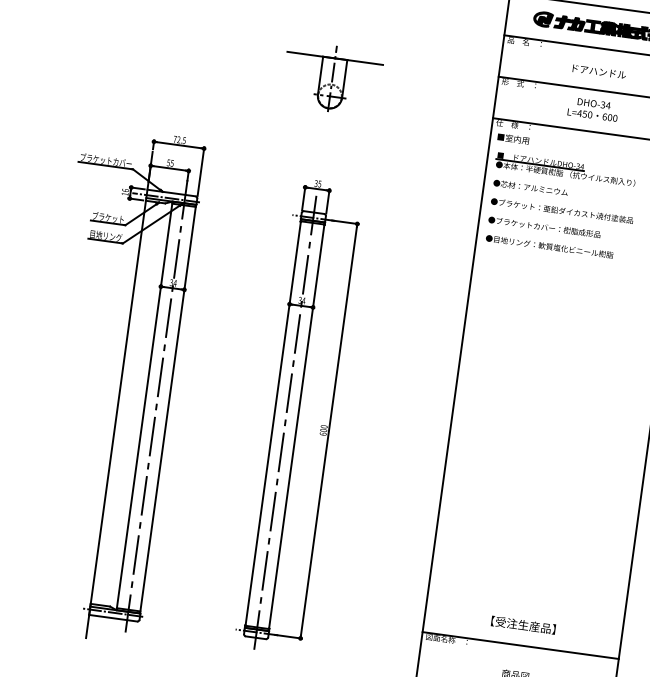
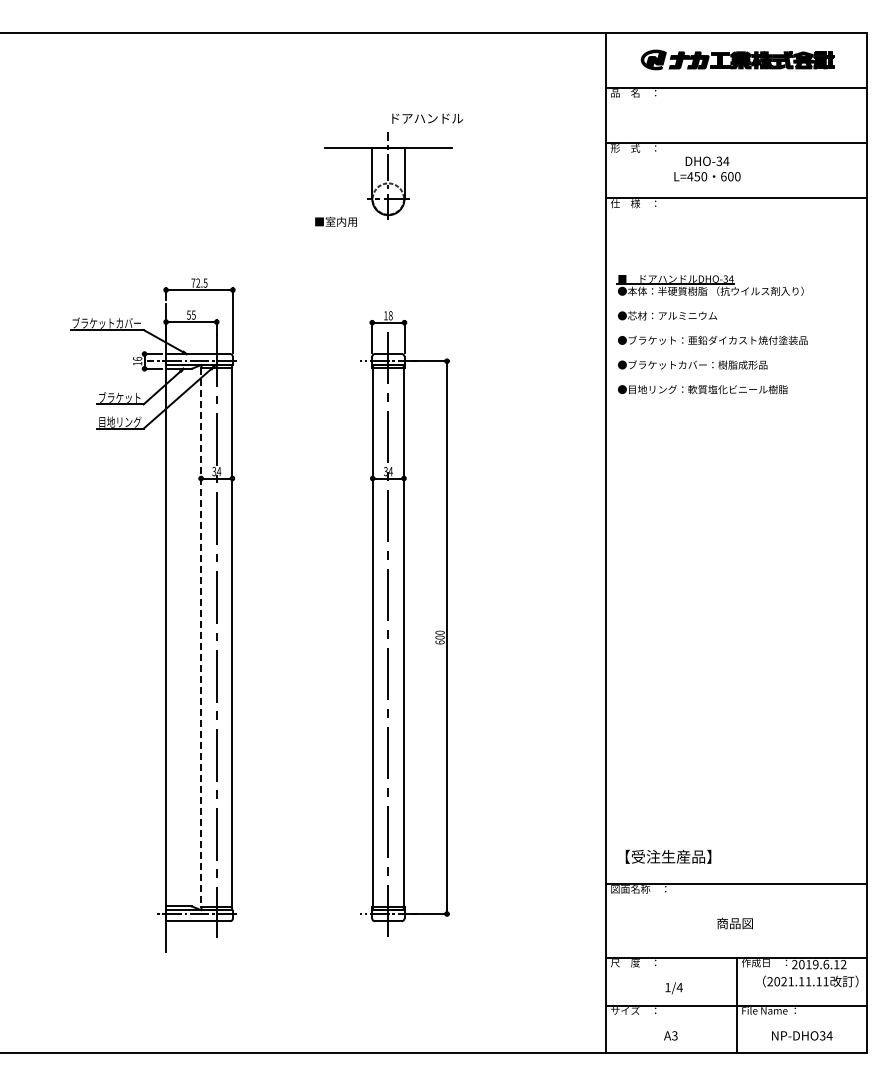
text: (599, 71) -> (427, 118), moved
text: (593, 109) -> (707, 168), moved
text: (512, 138) -> (335, 221), moved
text: (318, 183) -> (388, 315), 35 -> 18
part: (561, 206) -> (711, 334), moved
line: (144, 405) -> (201, 637), solid -> dashed
text: (523, 625) -> (668, 856), moved

